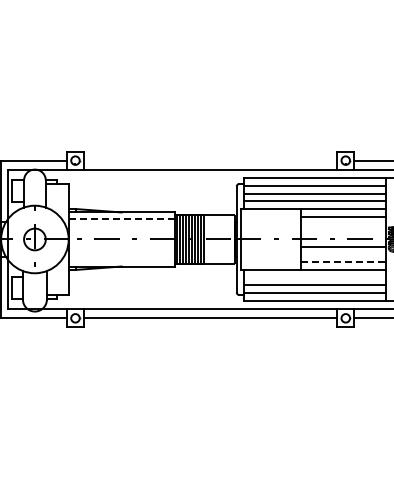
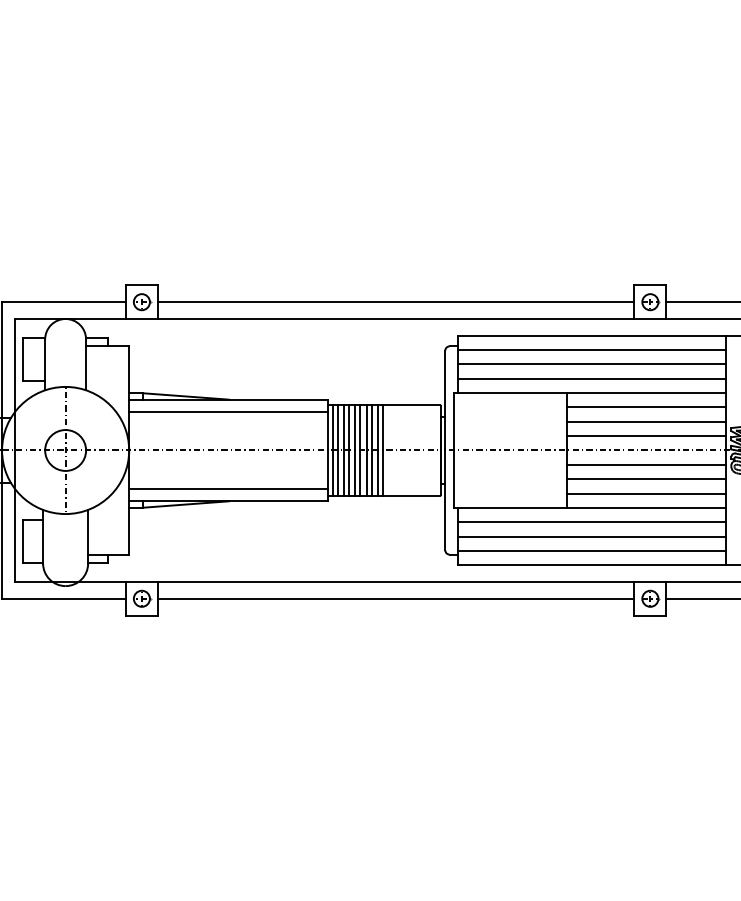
line: (210, 160) -> (395, 301), added
line: (121, 219) -> (228, 412), dashed -> solid
line: (343, 224) -> (646, 422), added
line: (343, 231) -> (646, 435), added
line: (343, 254) -> (646, 478), added
line: (121, 259) -> (228, 488), added
line: (344, 262) -> (647, 493), dashed -> solid
line: (314, 277) -> (591, 521), added

